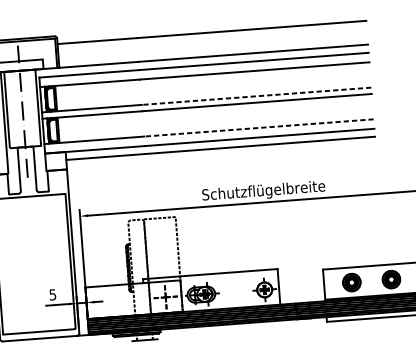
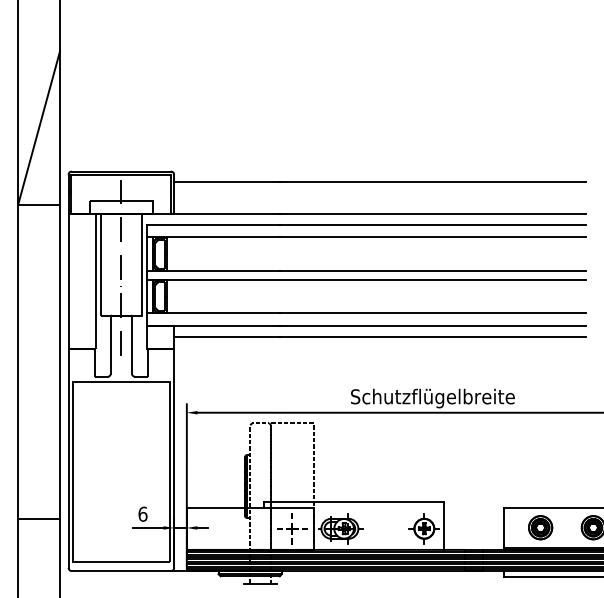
line: (256, 96) -> (432, 271), dashed -> solid
line: (258, 128) -> (432, 313), dashed -> solid
text: (52, 294) -> (142, 513), 5 -> 6

